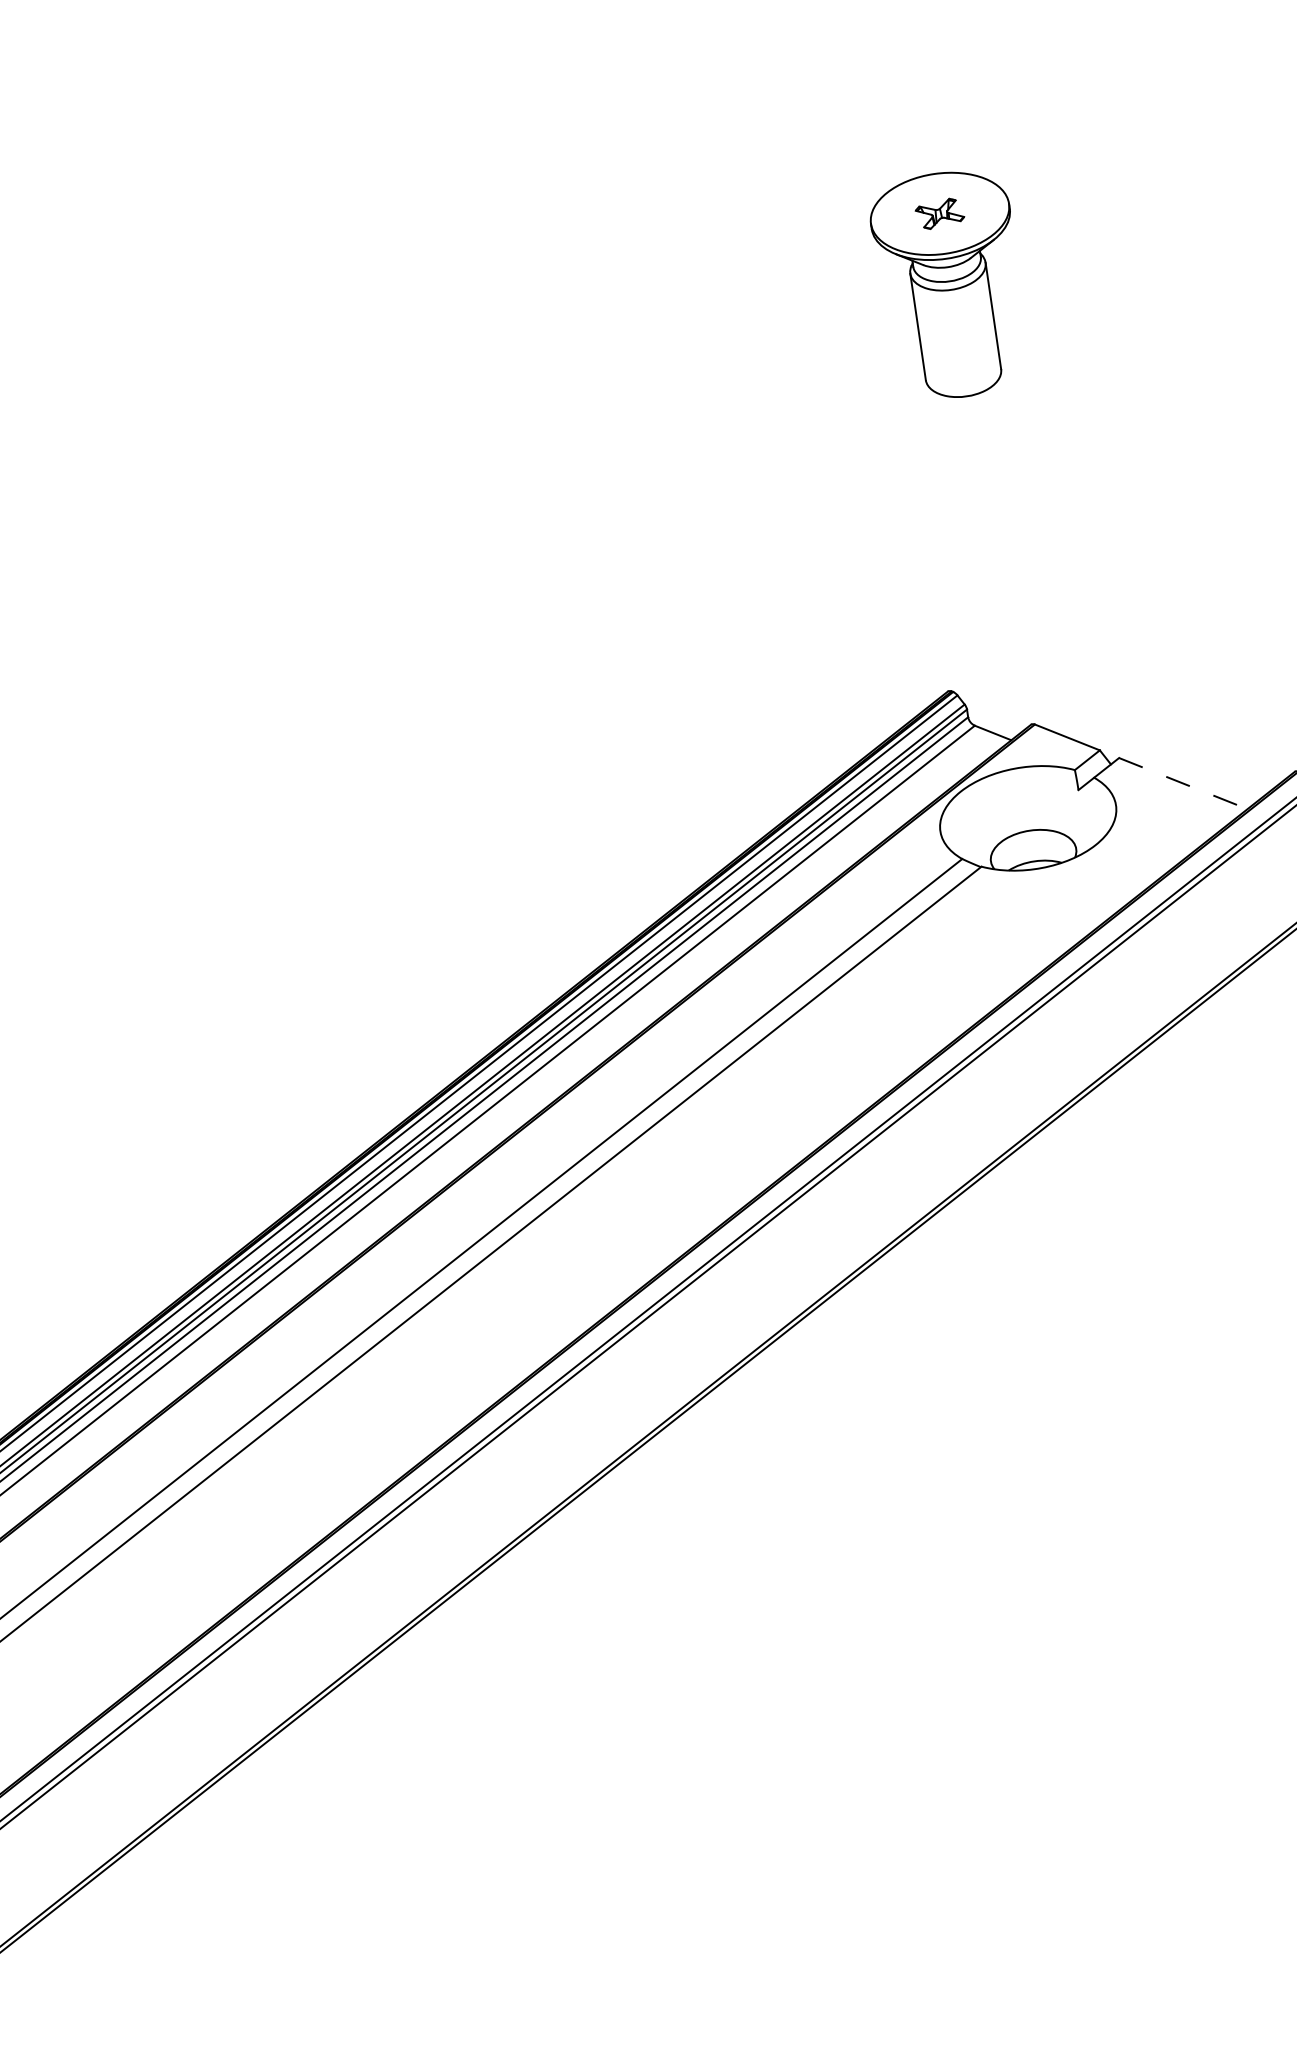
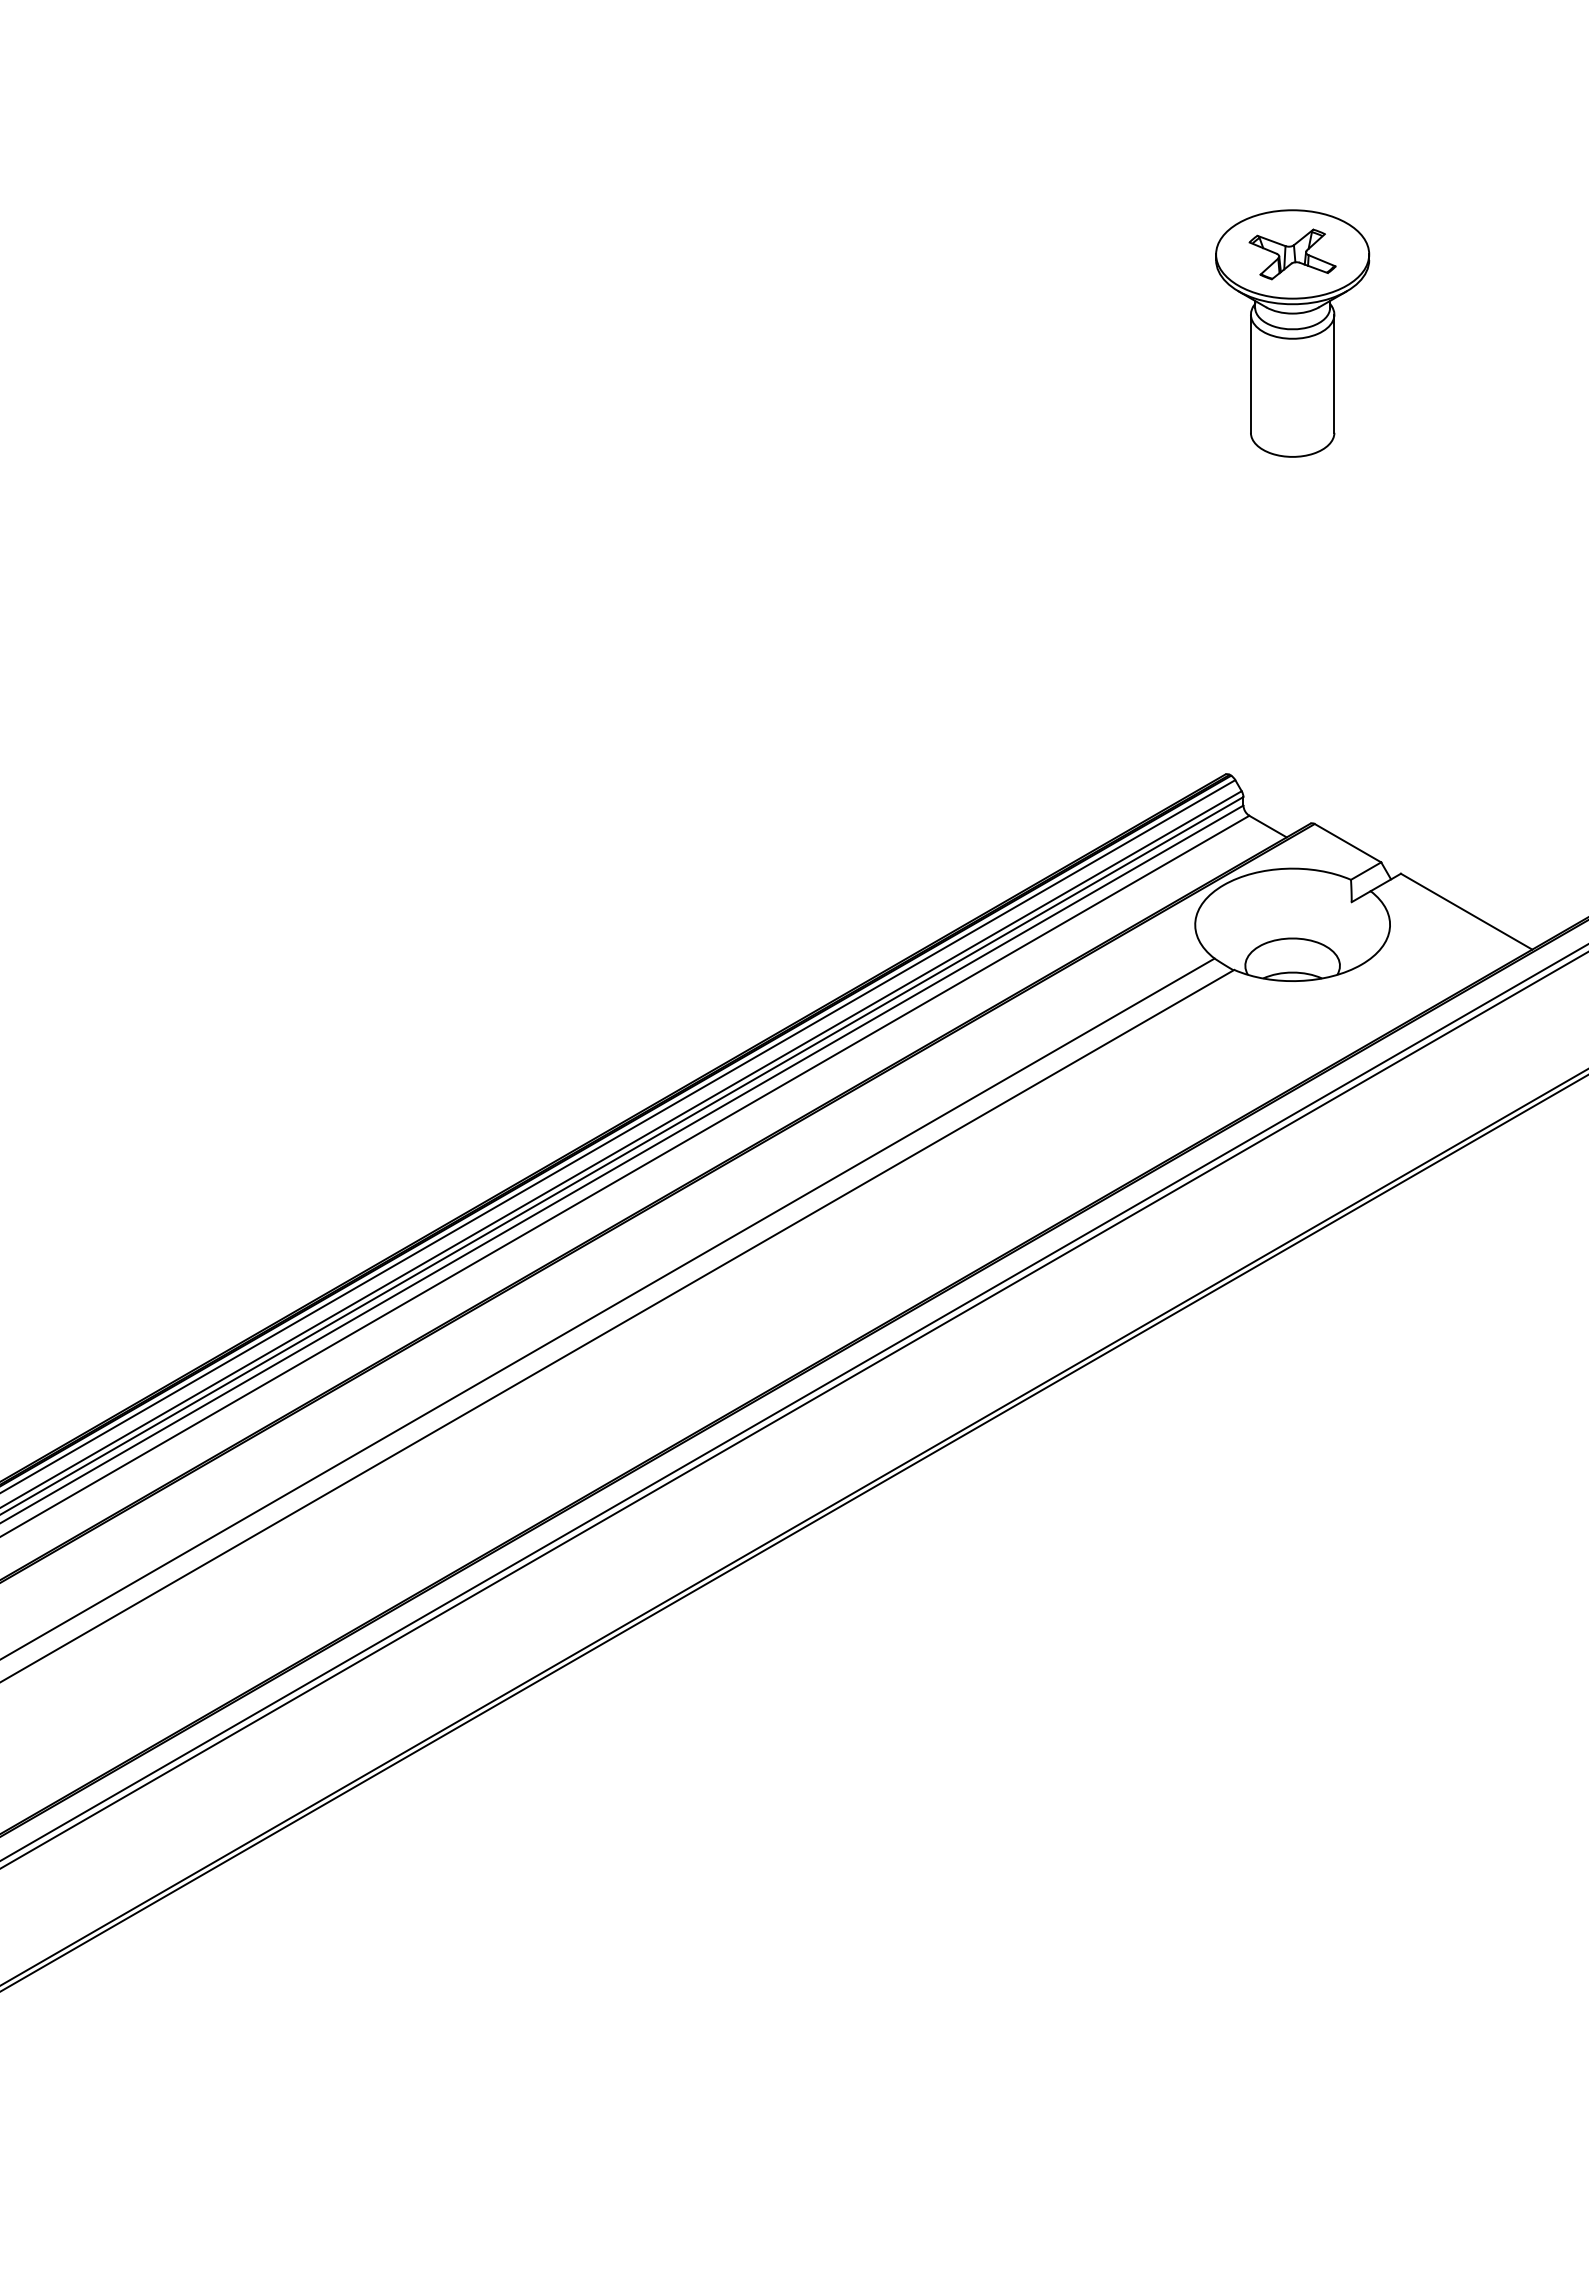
part: (939, 213) -> (1292, 254), size x1.67
line: (1183, 783) -> (1466, 911), dashed -> solid

